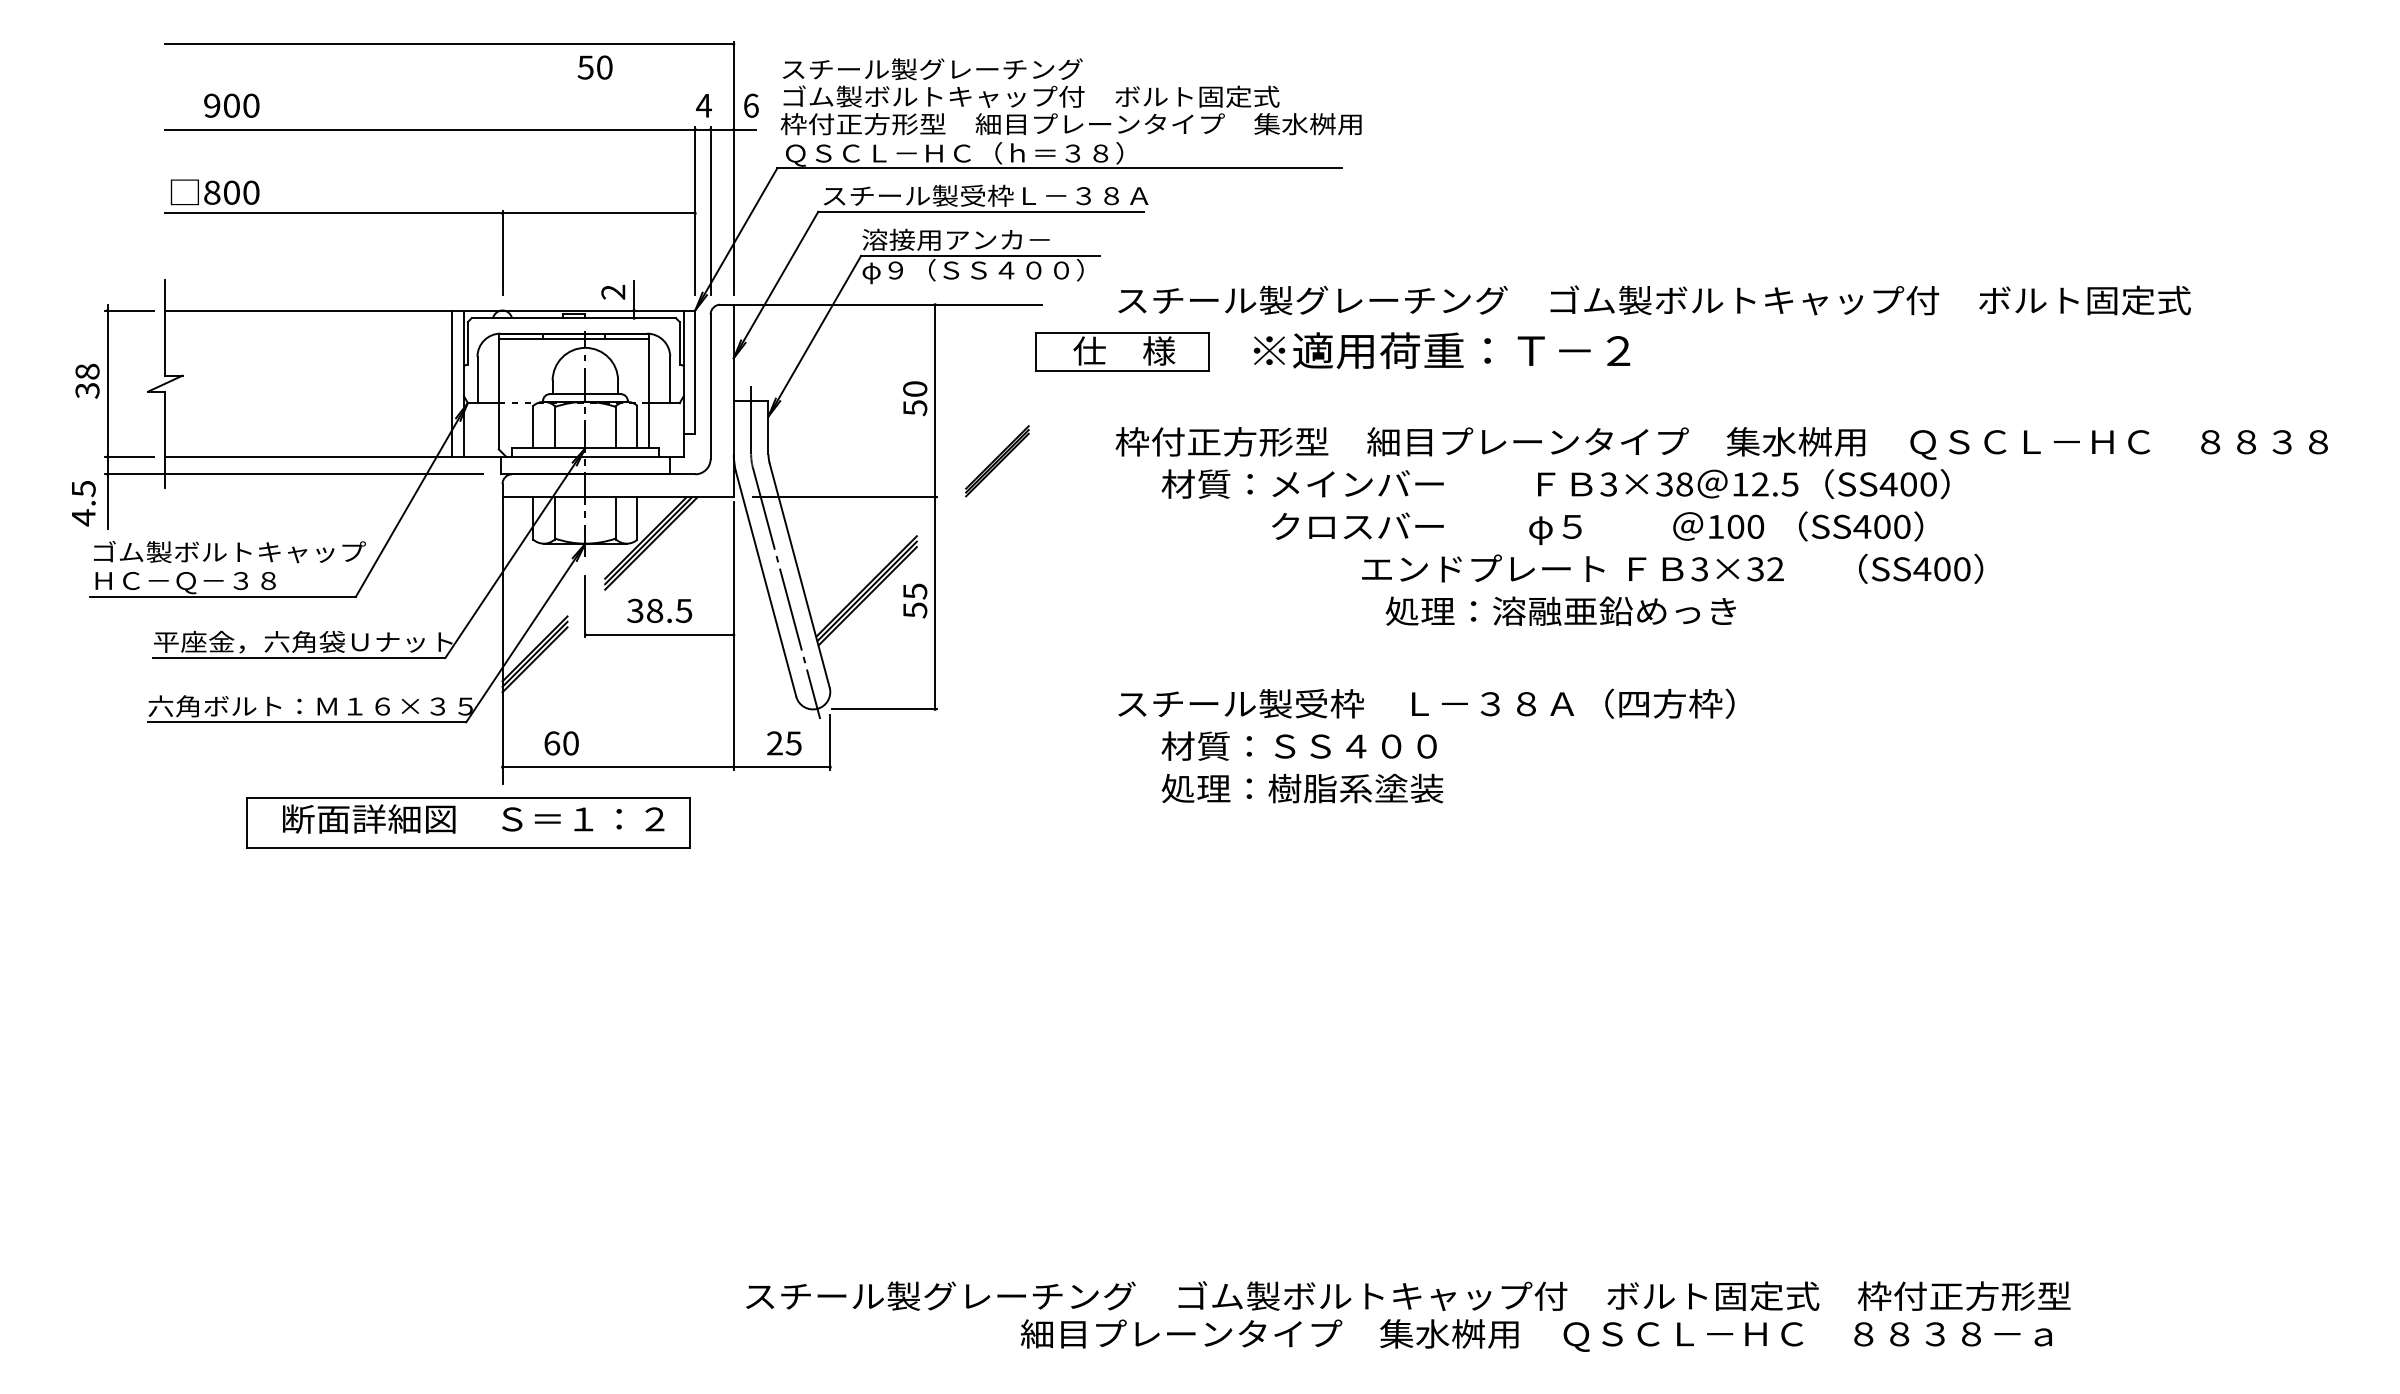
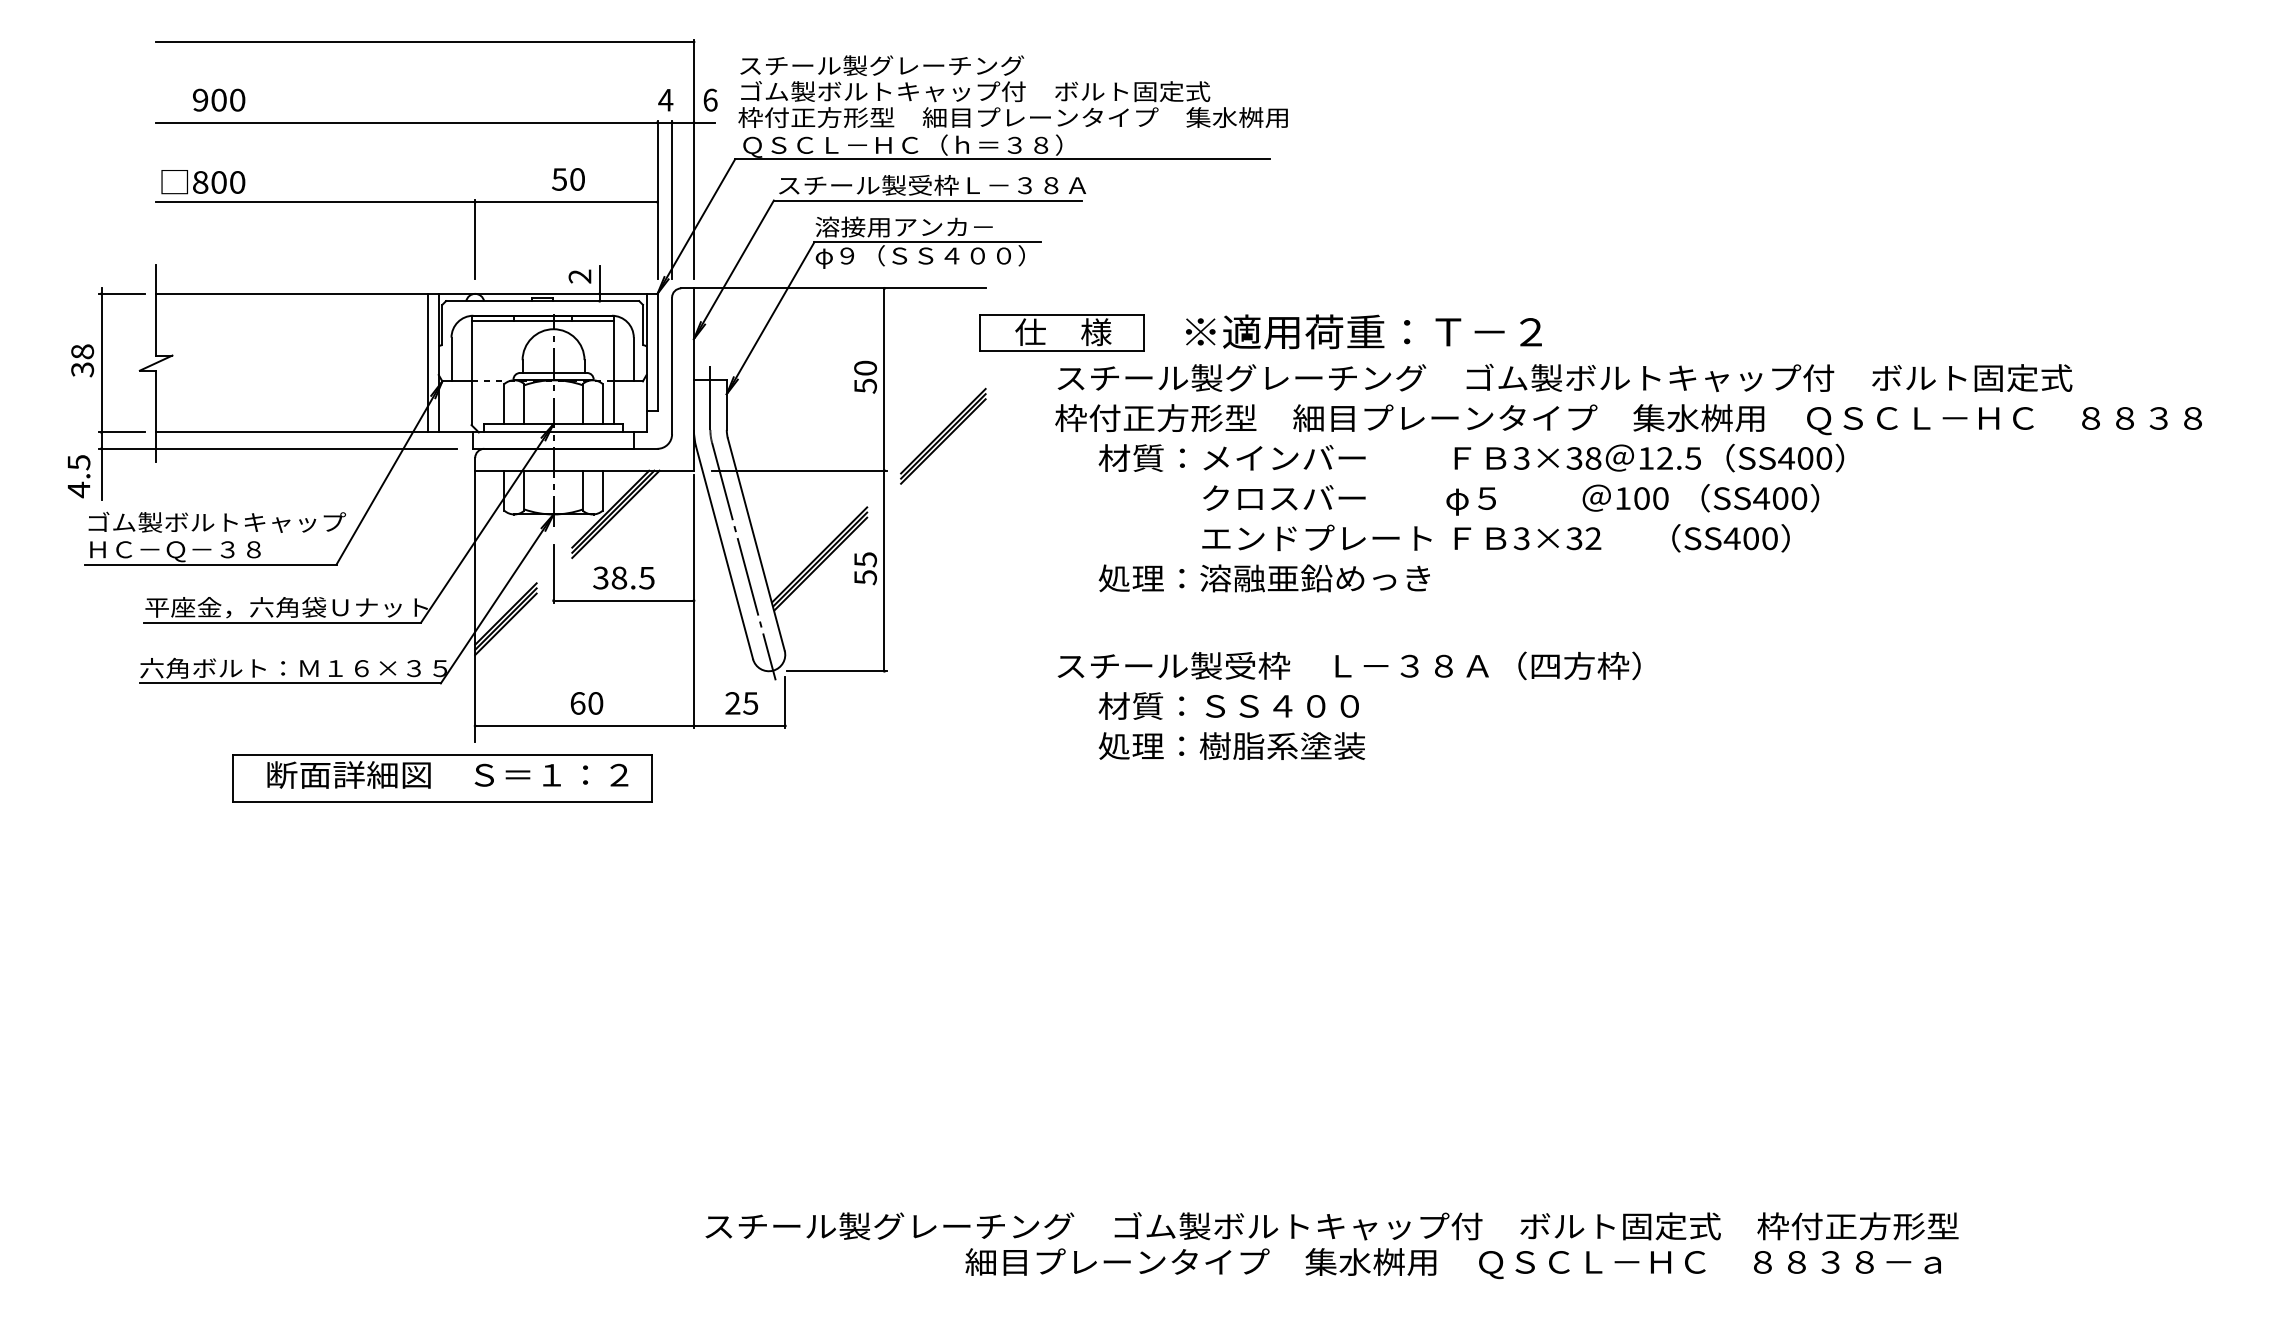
text: (594, 67) -> (567, 179), moved
text: (1654, 300) -> (1564, 378), moved
part: (997, 461) -> (943, 436), size x1.43
text: (1672, 568) -> (1495, 537), moved
text: (1560, 610) -> (1264, 577), moved
text: (561, 743) -> (586, 703), moved

